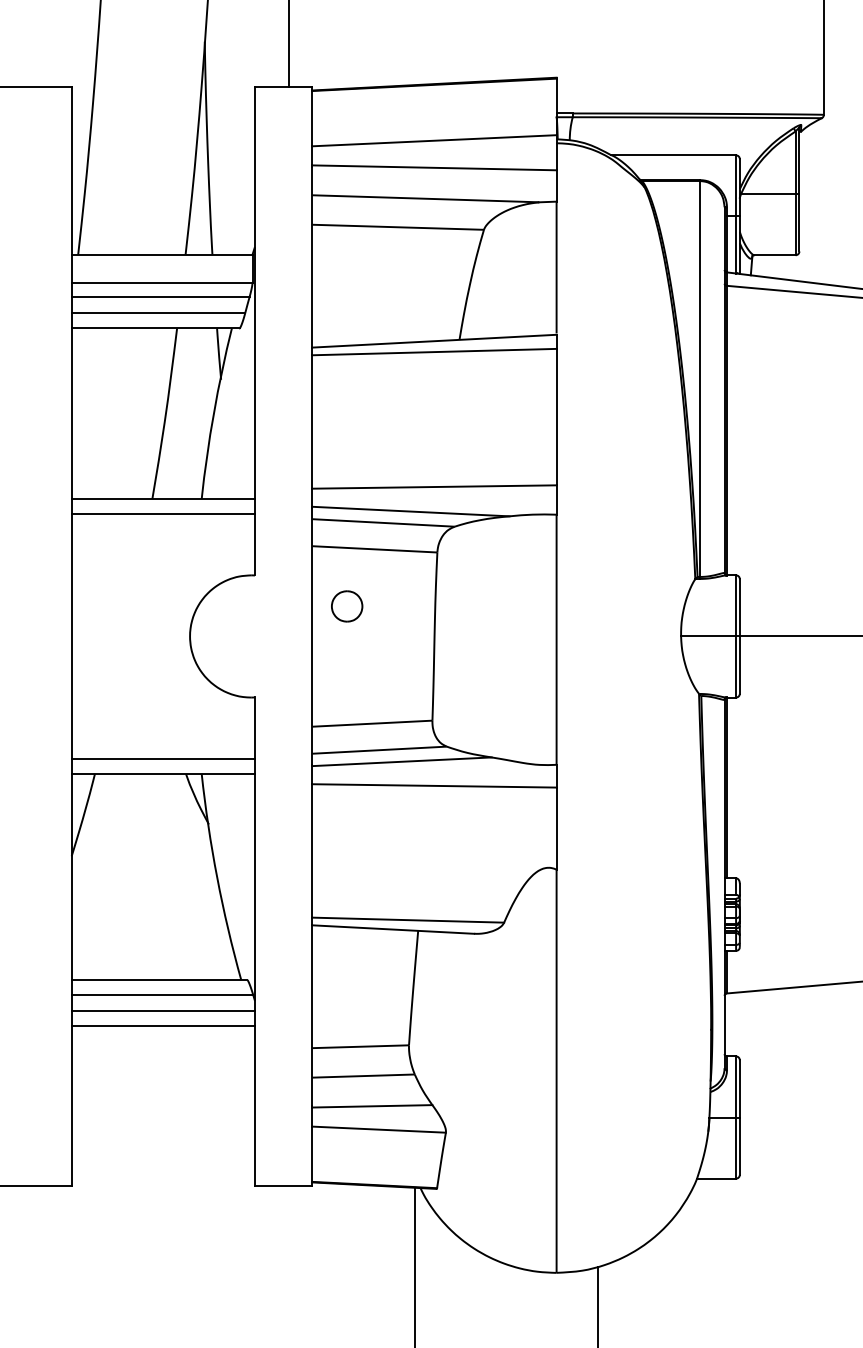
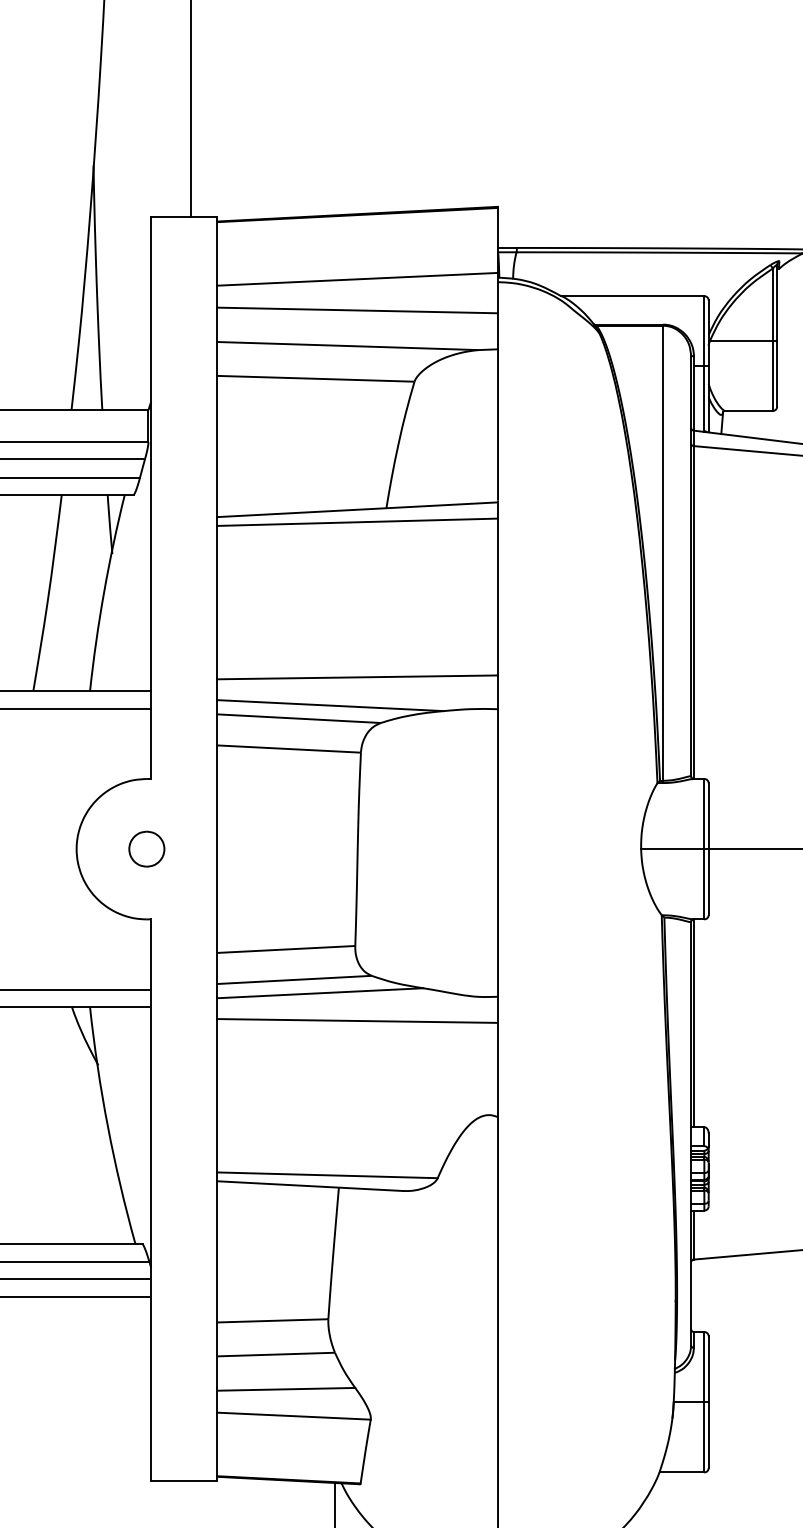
part: (347, 606) -> (147, 849), moved

